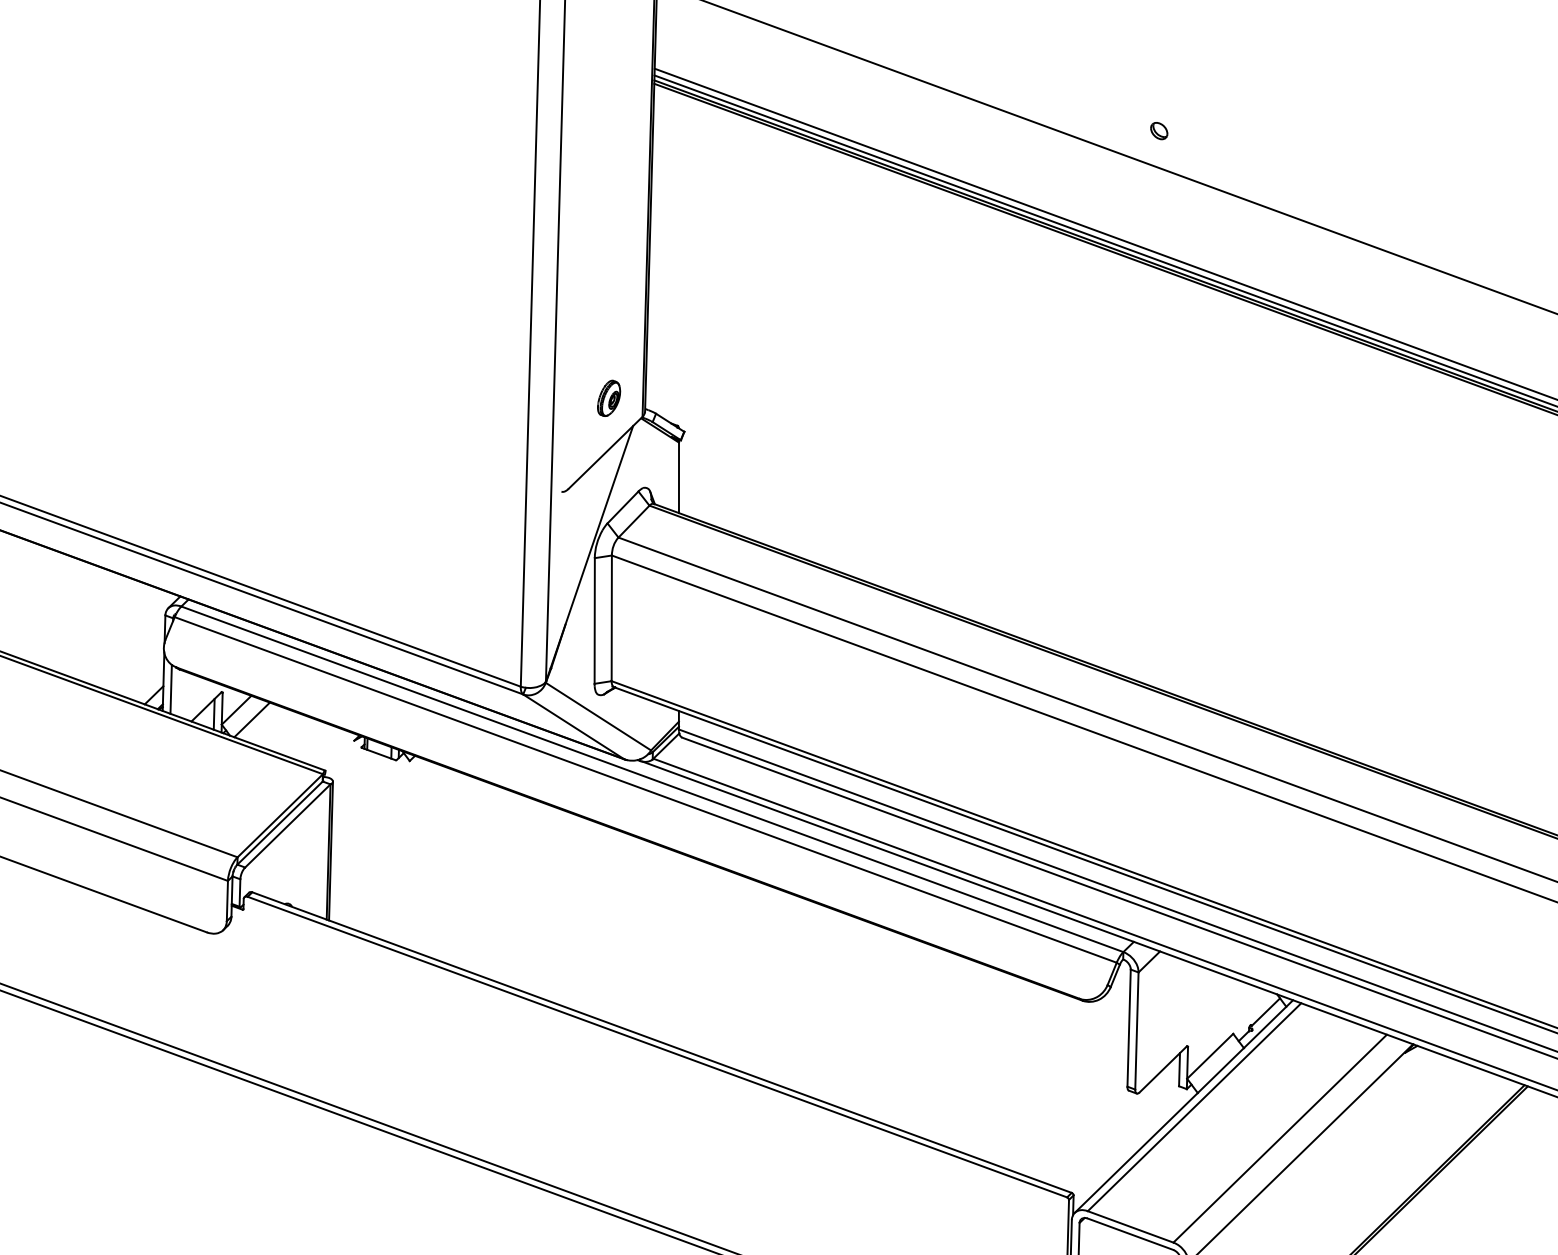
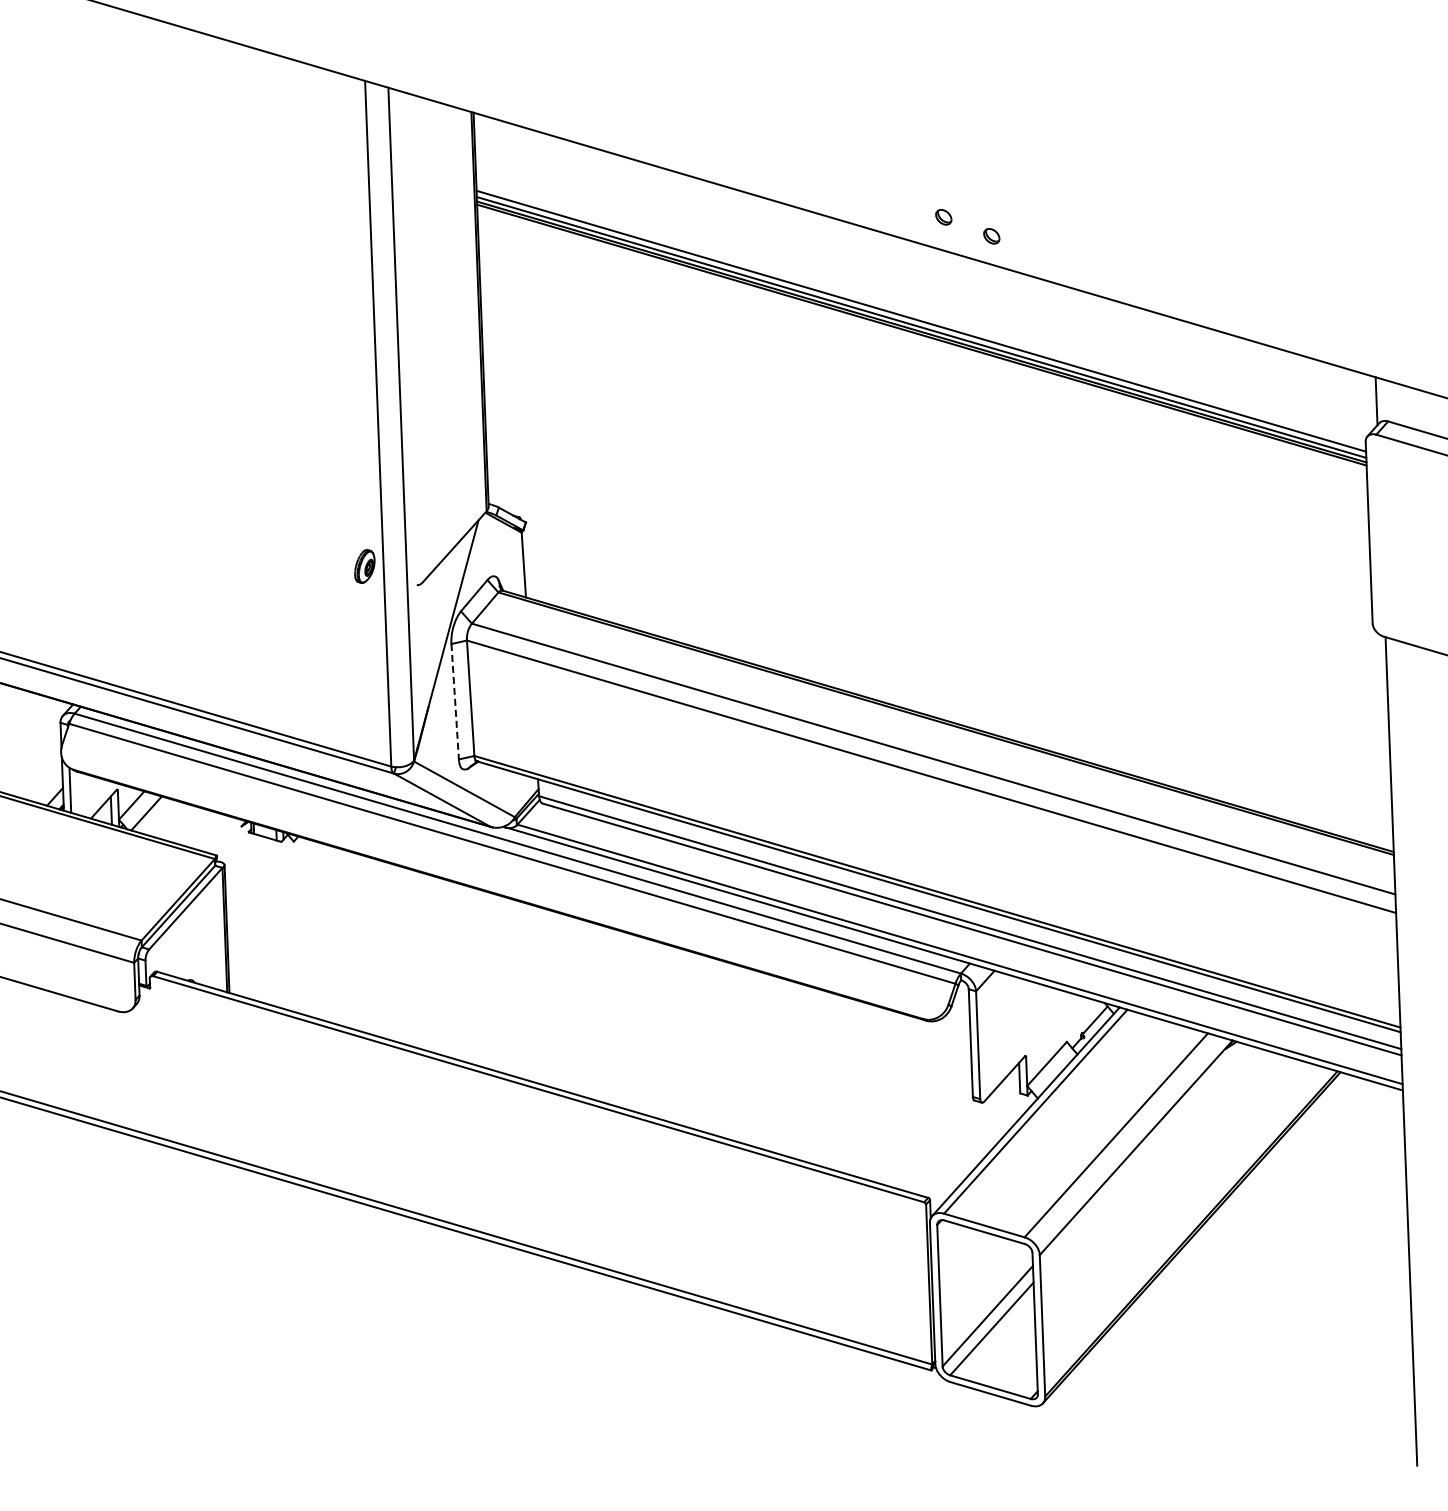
part: (1209, 155) -> (991, 236), added
part: (608, 398) -> (364, 566), moved
line: (595, 620) -> (455, 701), solid -> dashed

